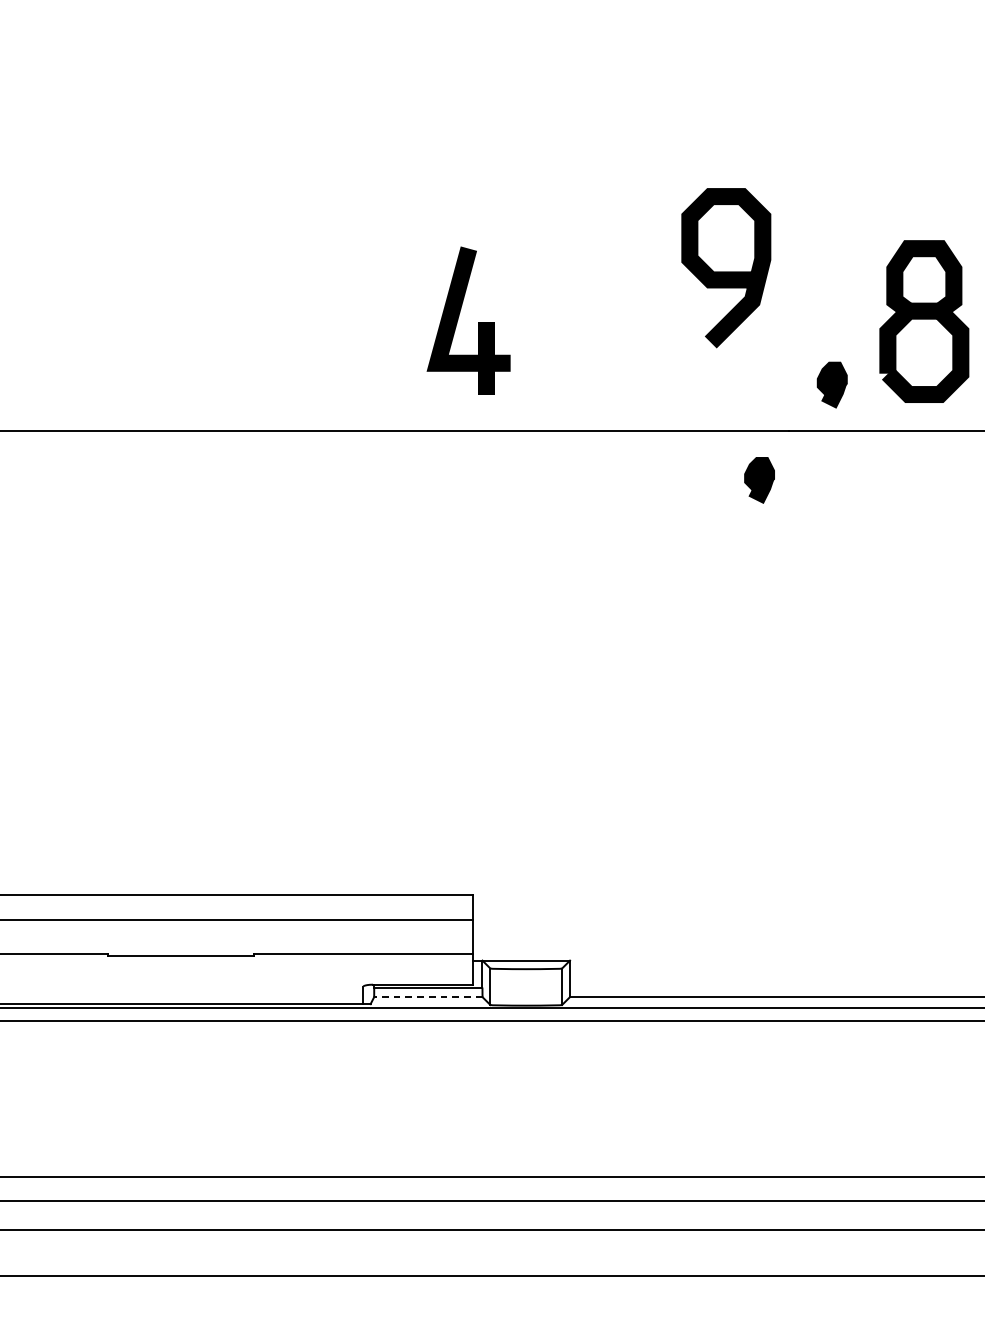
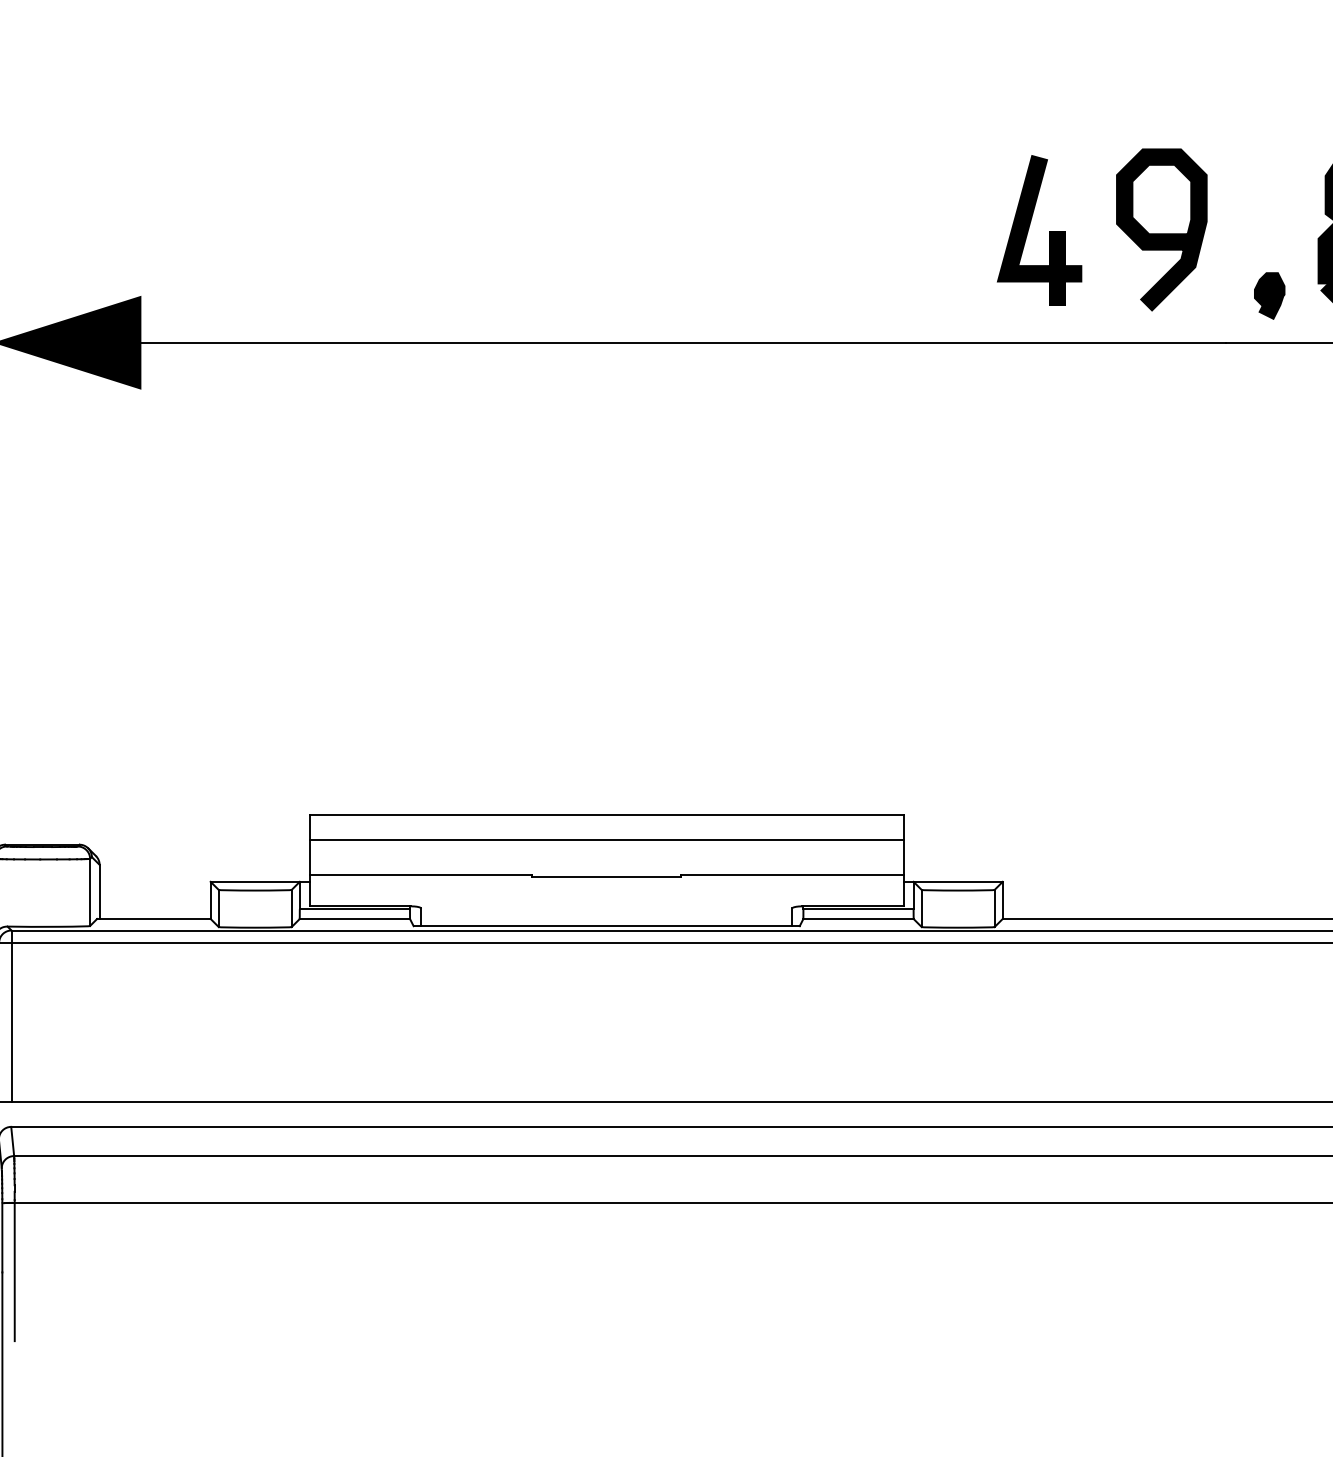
curve: (725, 271) -> (1161, 233), moved
part: (478, 321) -> (1049, 231), moved
part: (759, 479) -> (1195, 392), removed
line: (428, 997) -> (858, 919), dashed -> solid

